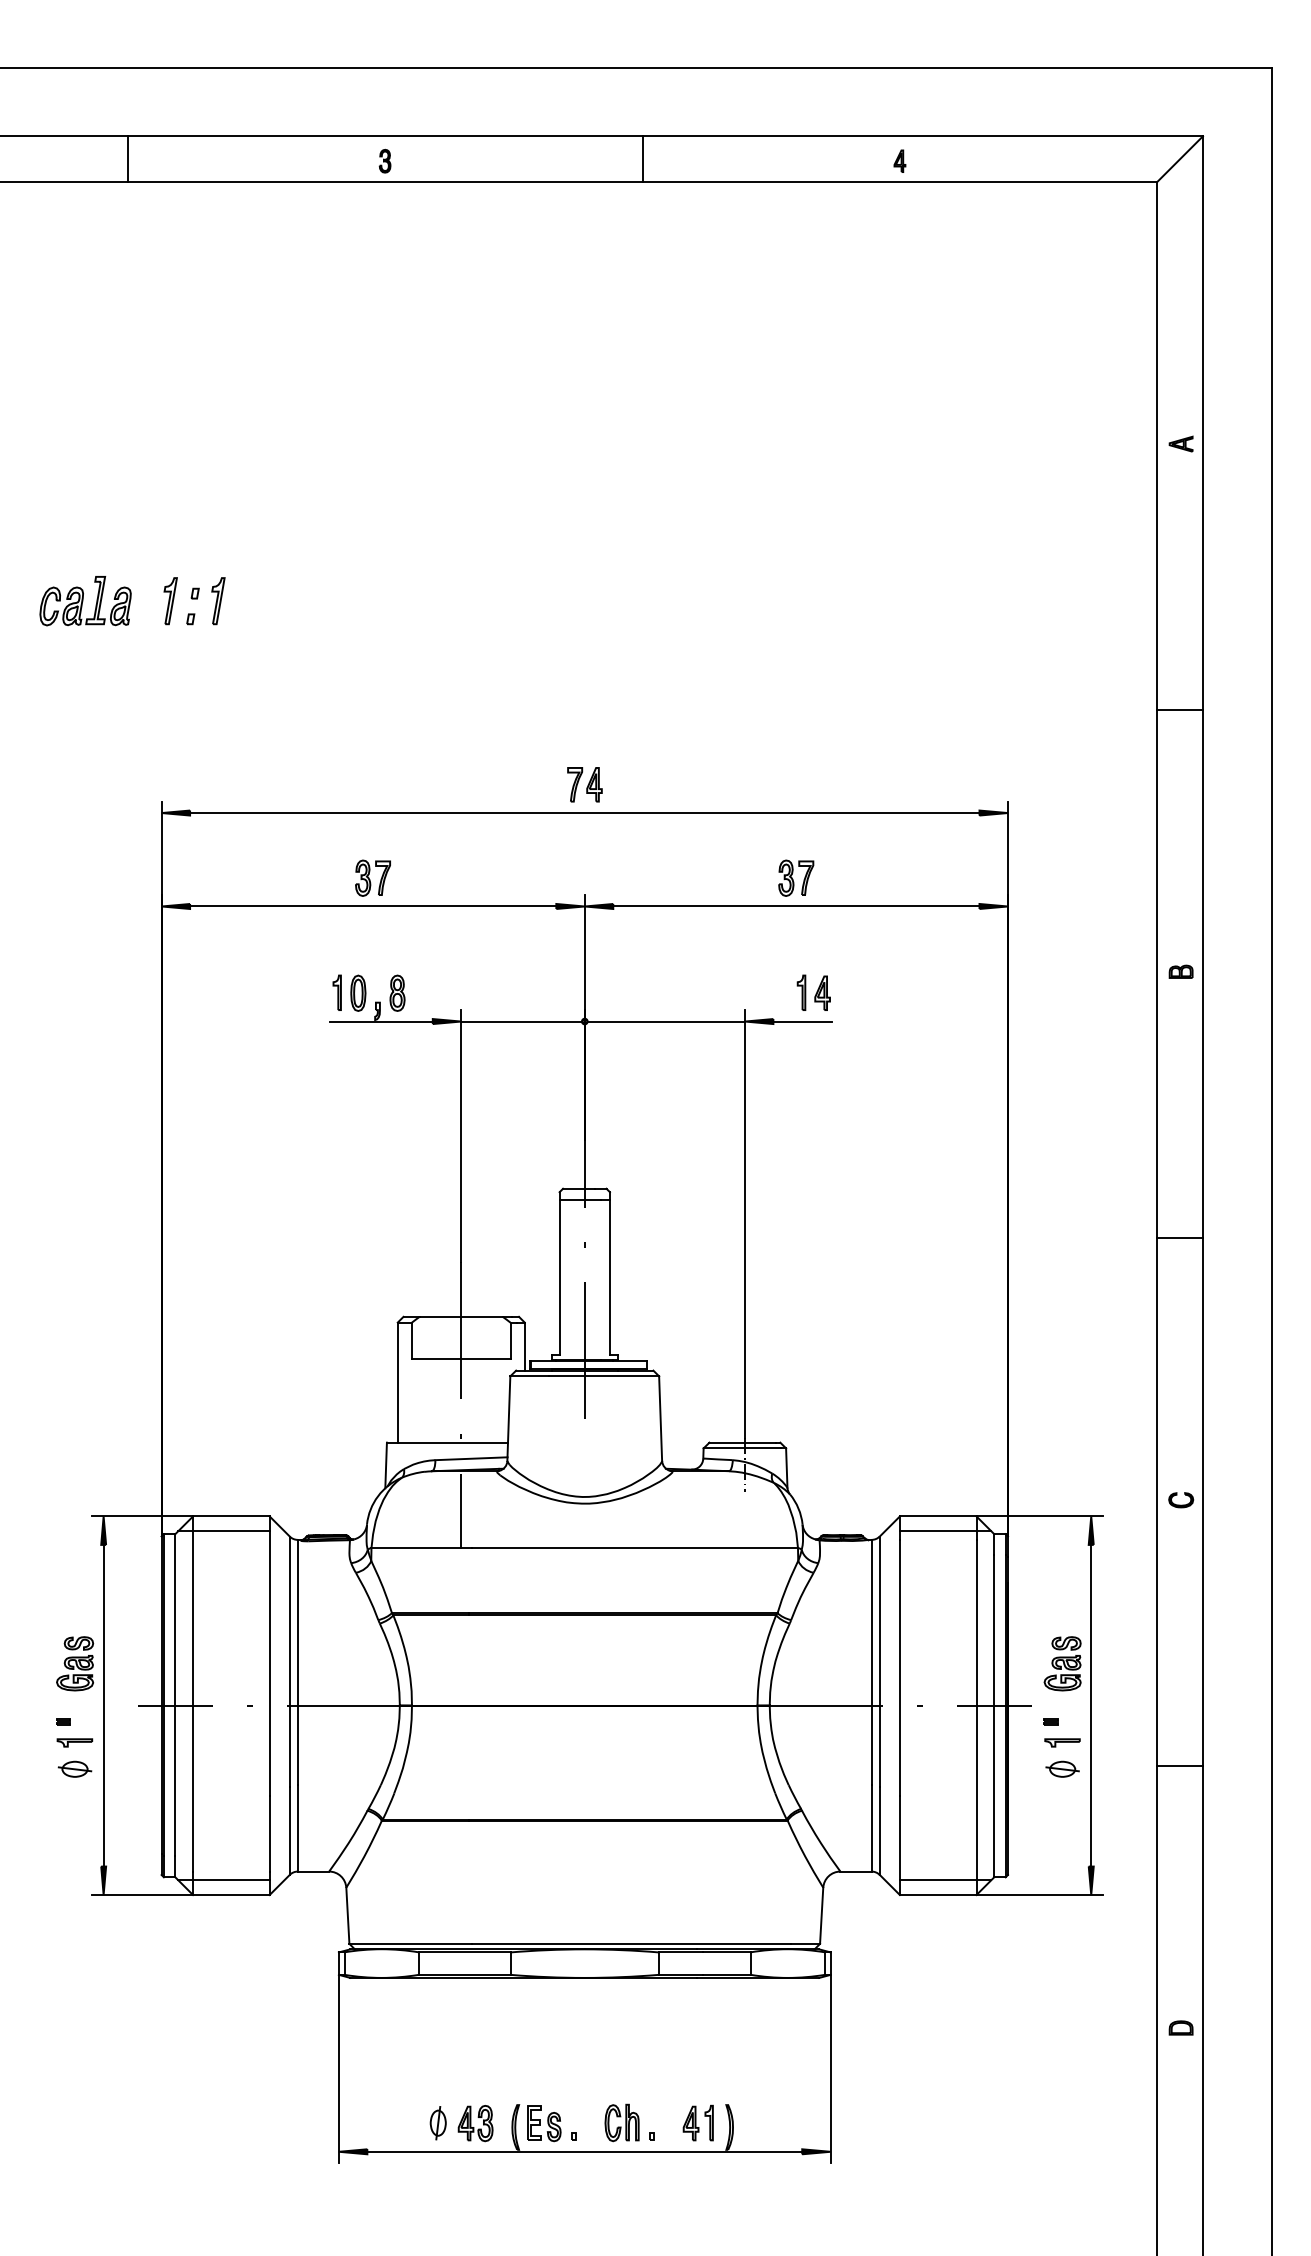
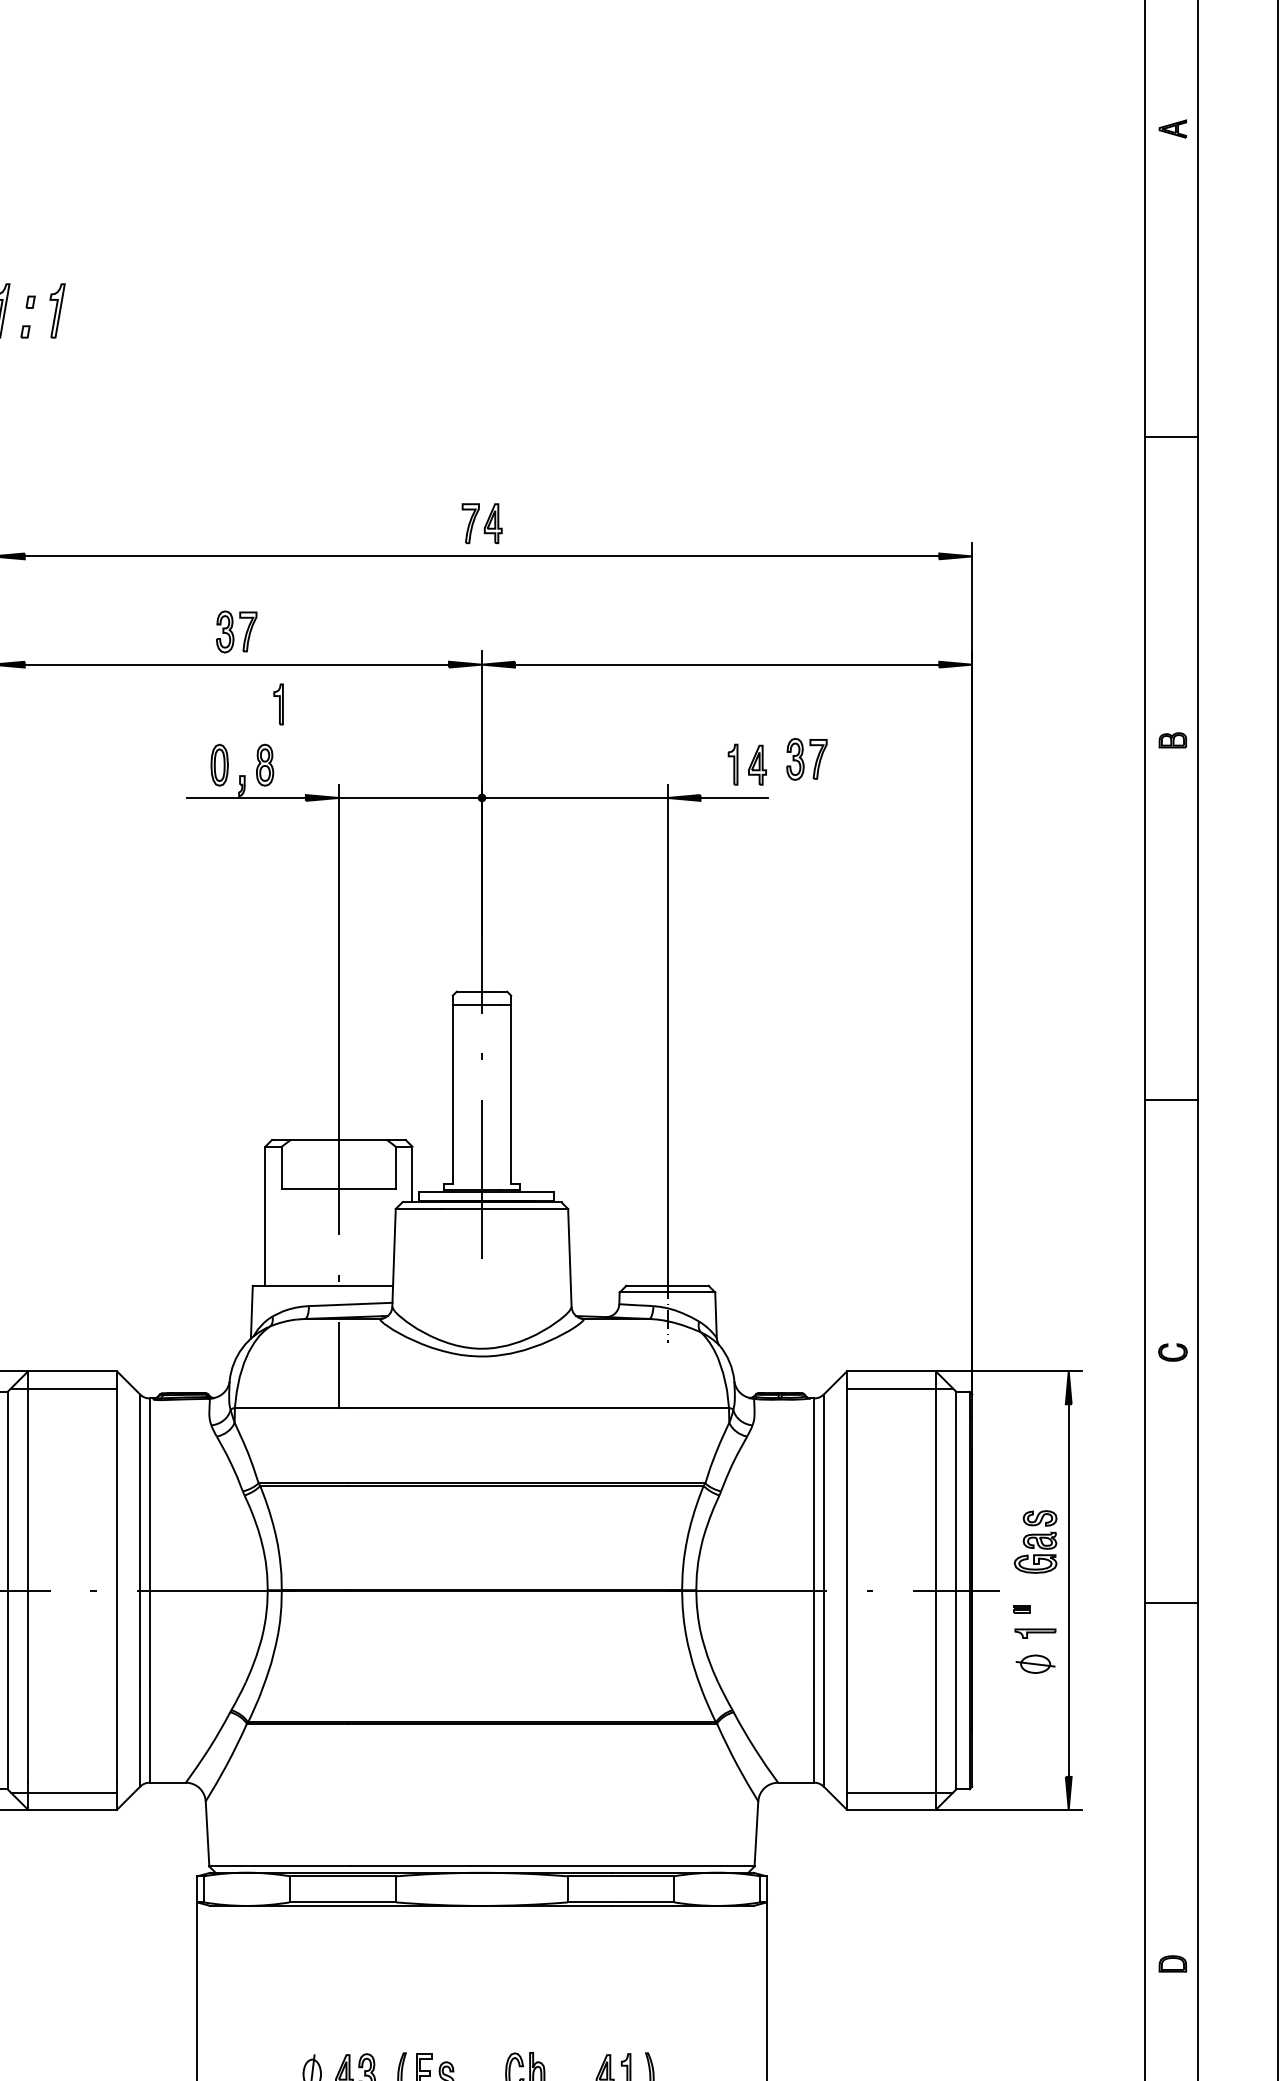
part: (796, 877) -> (807, 758), moved
part: (336, 992) -> (277, 704), moved
line: (1179, 1238) -> (1170, 1100), moved
line: (1179, 1766) -> (1170, 1603), moved

